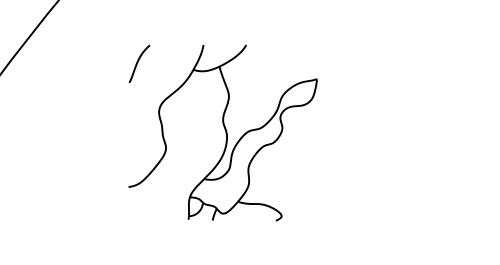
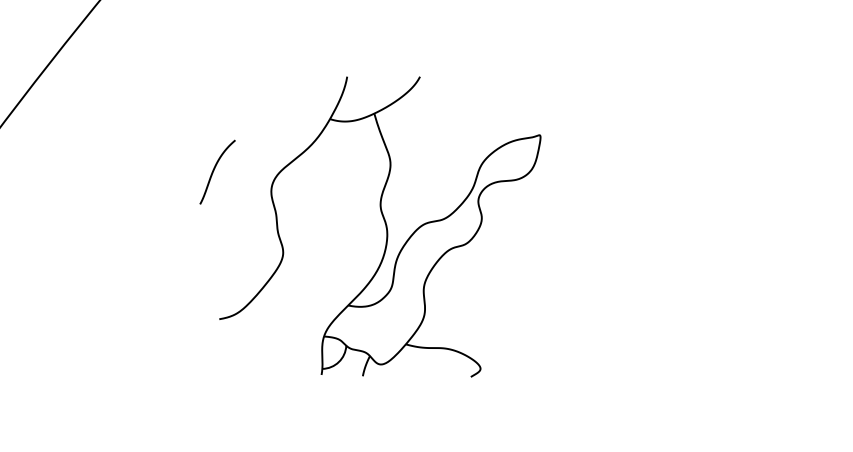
curve: (138, 62) -> (215, 169), moved

